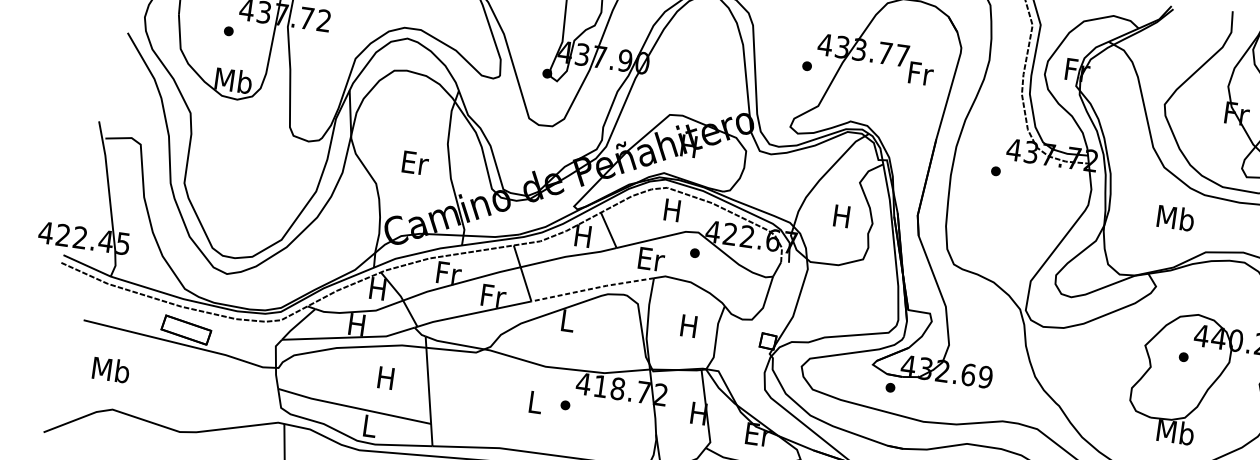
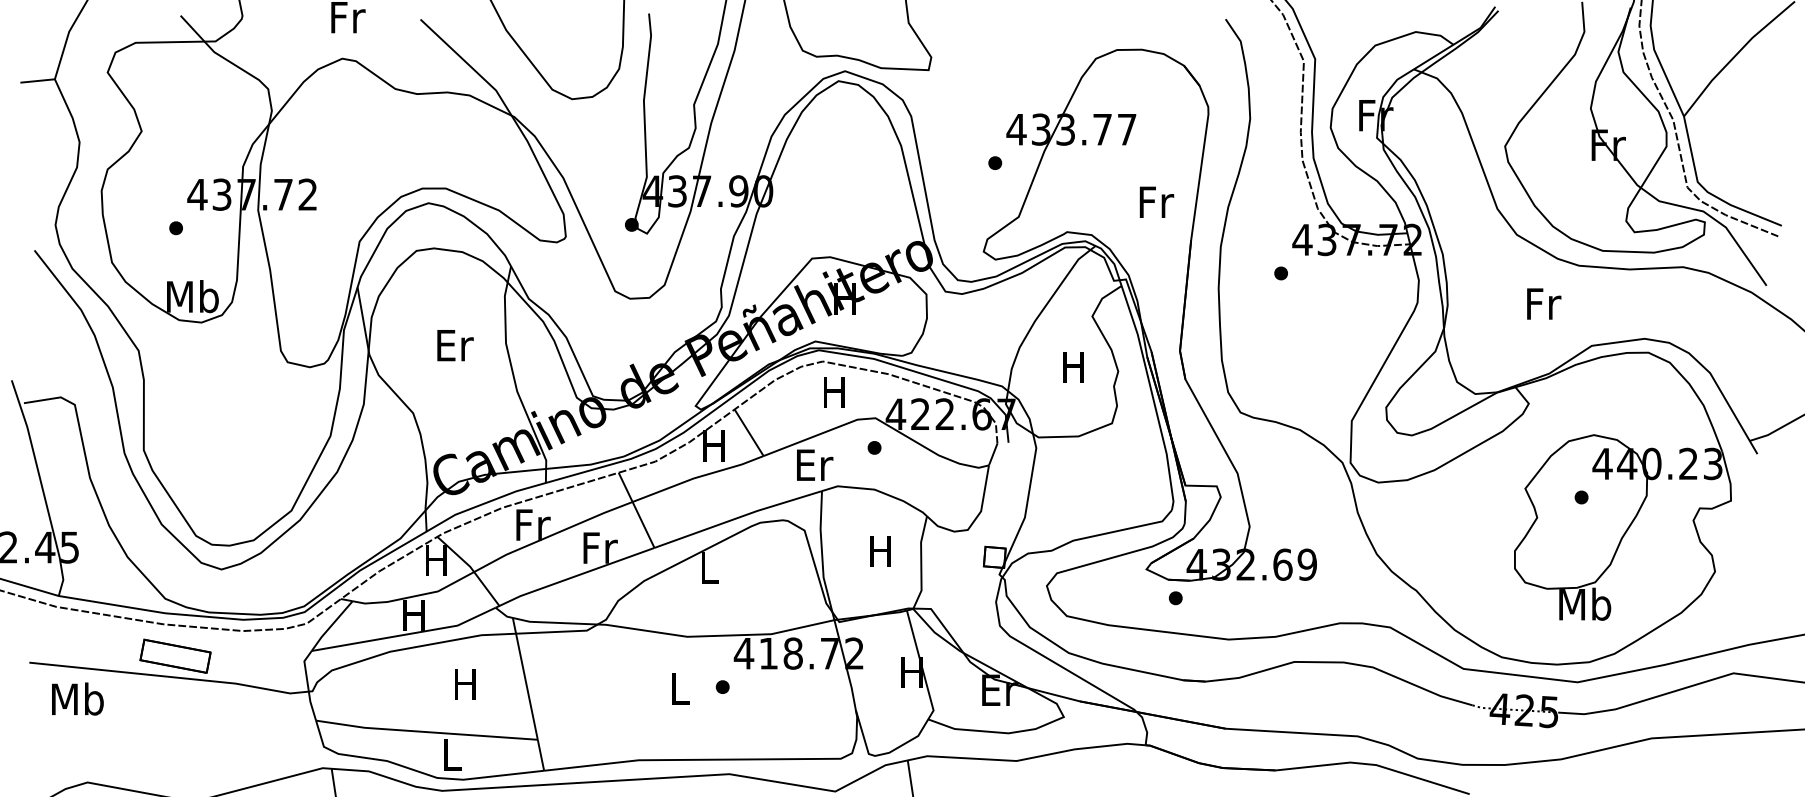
text: (920, 73) -> (1156, 201), moved
text: (415, 163) -> (455, 345), moved
text: (1176, 218) -> (1543, 303), Mb -> Fr
line: (592, 289) -> (737, 518), dashed -> solid
text: (111, 369) -> (77, 698), moved

